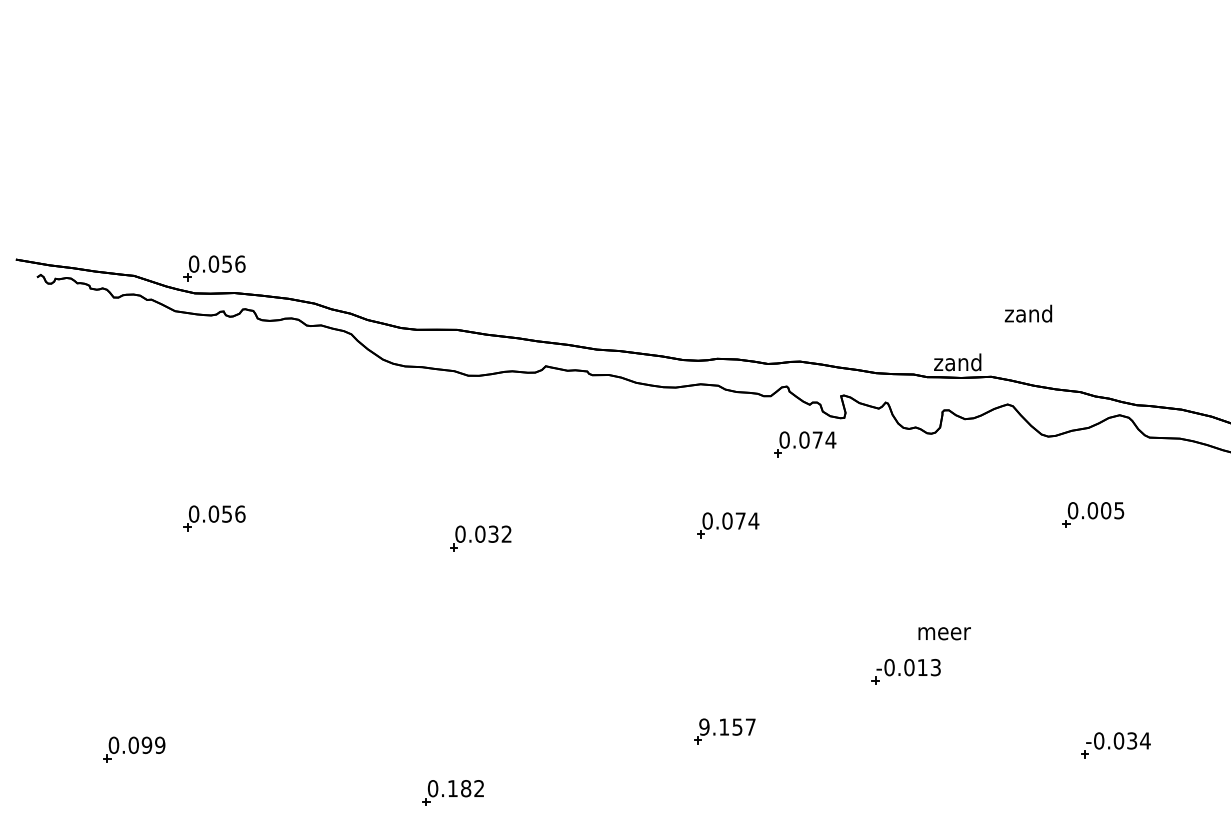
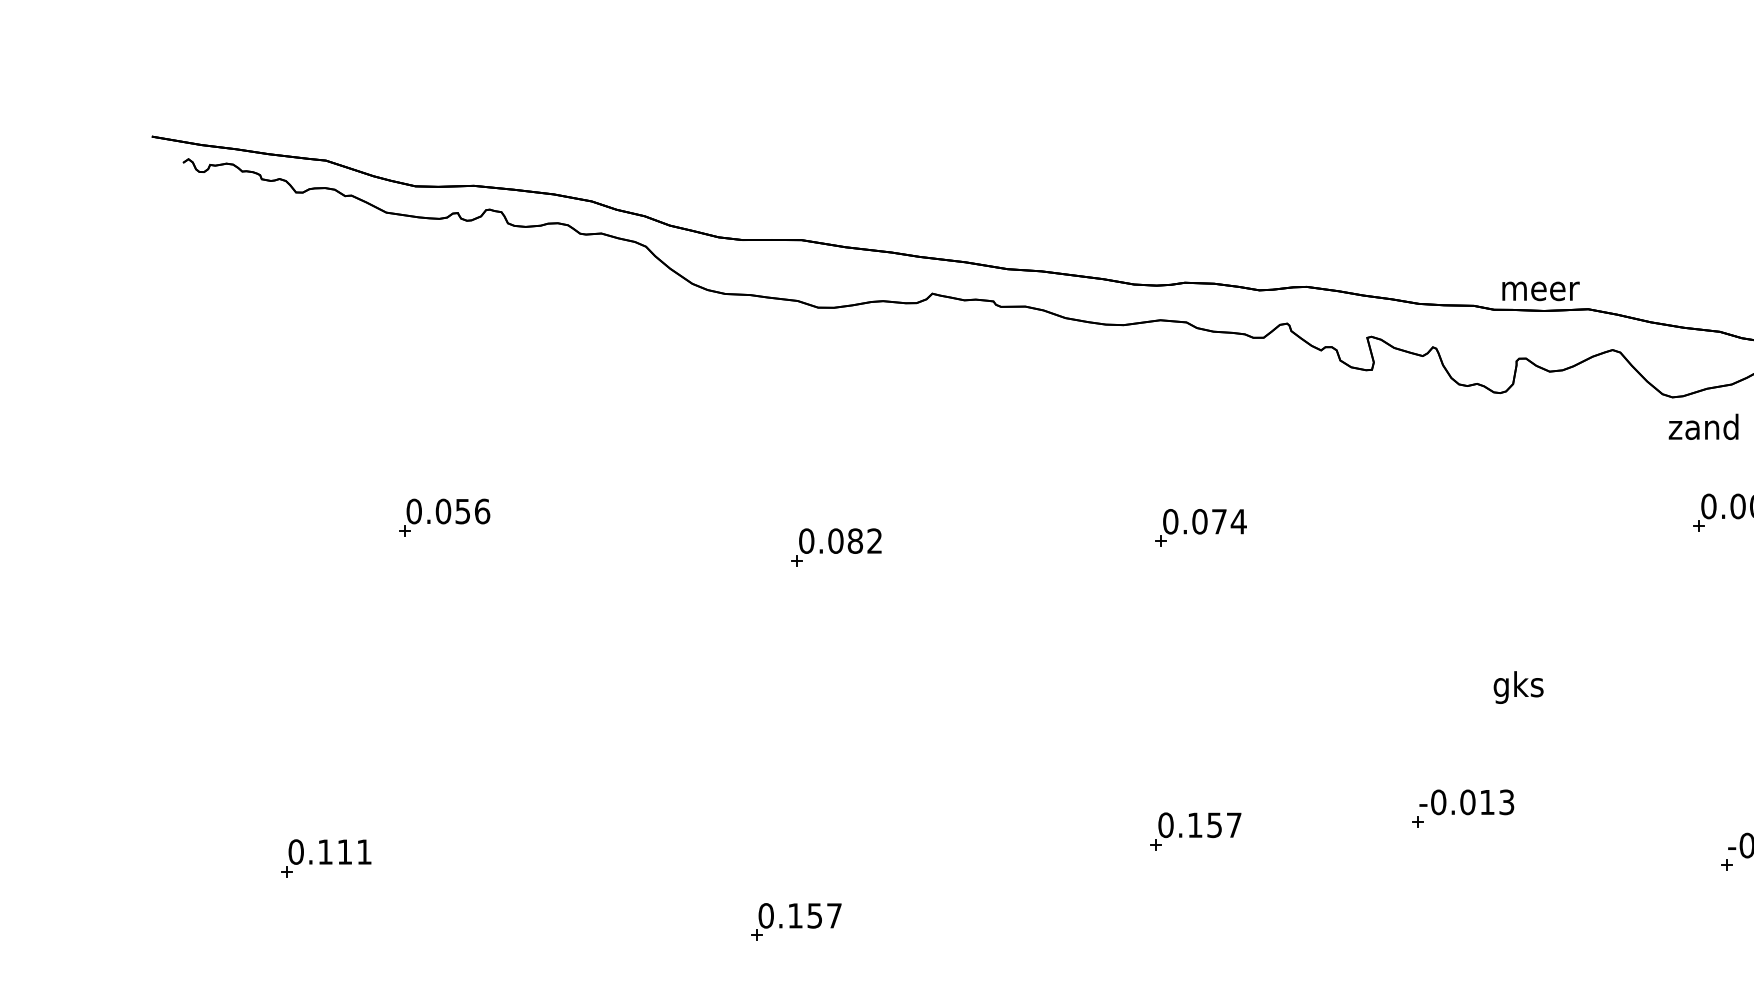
part: (214, 268) -> (444, 149), removed
text: (1027, 313) -> (1702, 426), moved
text: (958, 362) -> (1540, 288), zand -> meer
part: (805, 444) -> (1314, 408), removed
text: (493, 533) -> (855, 540), 0.032 -> 0.082
text: (944, 633) -> (1519, 687), meer -> gks
part: (905, 671) -> (1462, 808), moved
text: (704, 726) -> (1166, 824), 9.157 -> 0.157
text: (146, 744) -> (344, 850), 0.099 -> 0.111
text: (472, 788) -> (824, 915), 0.182 -> 0.157

